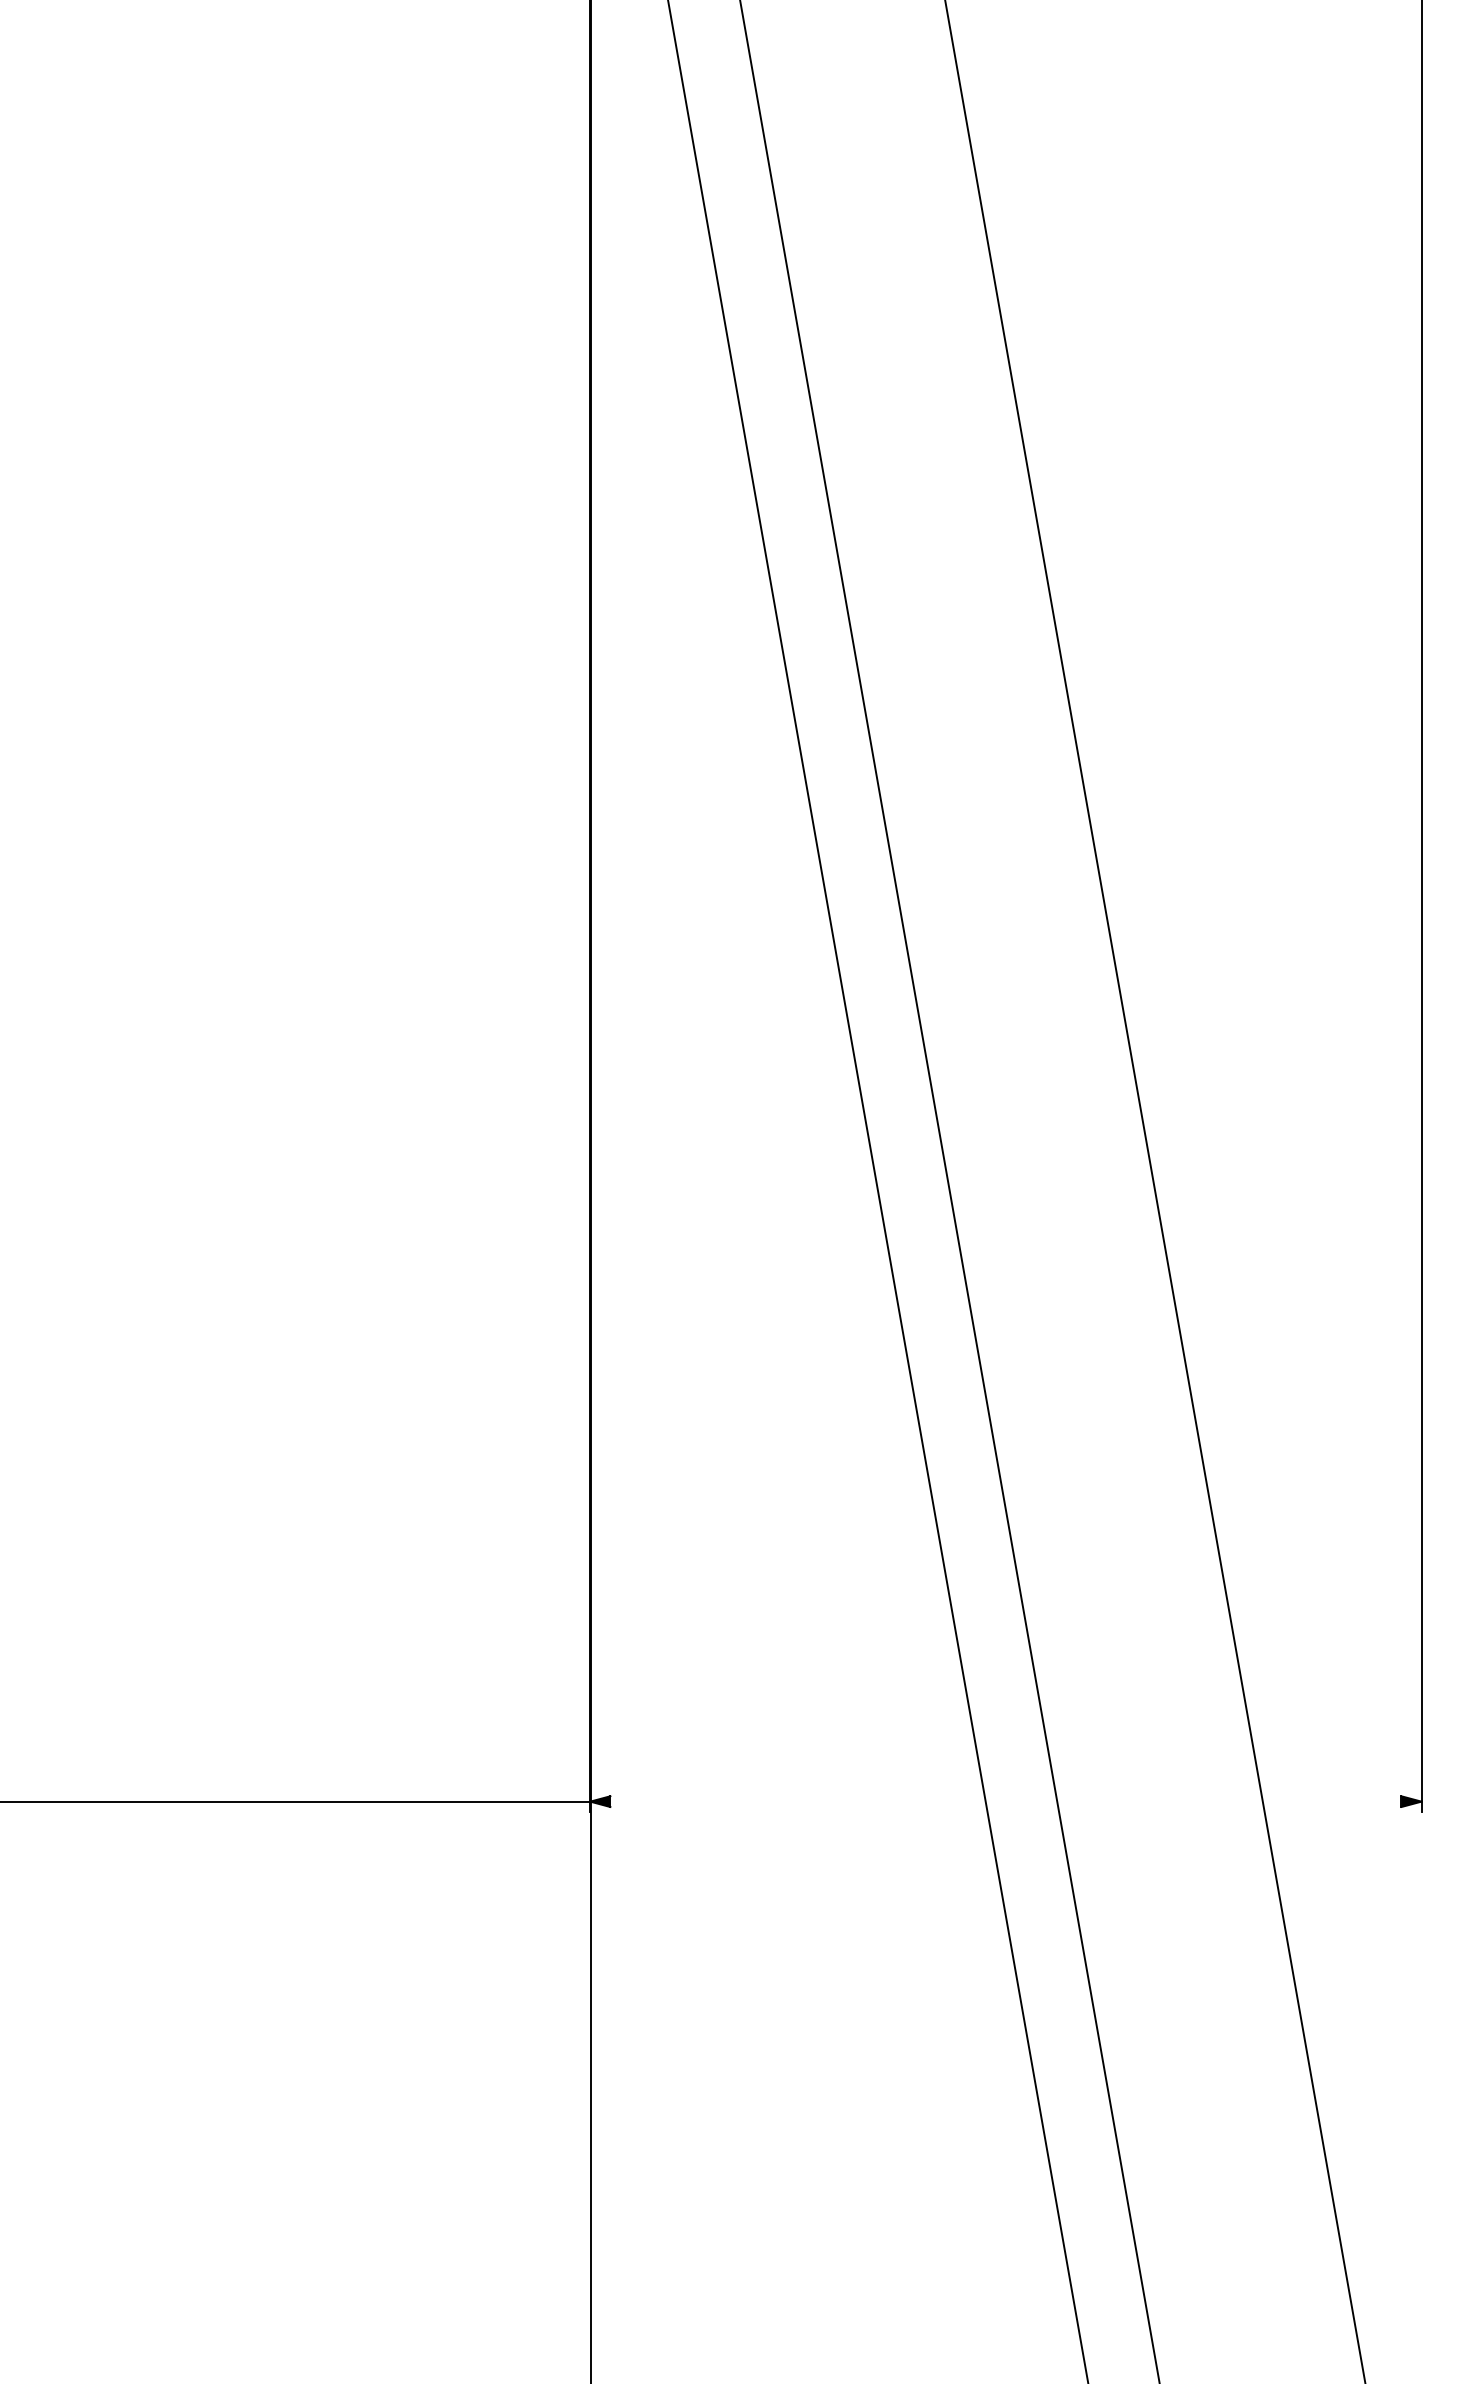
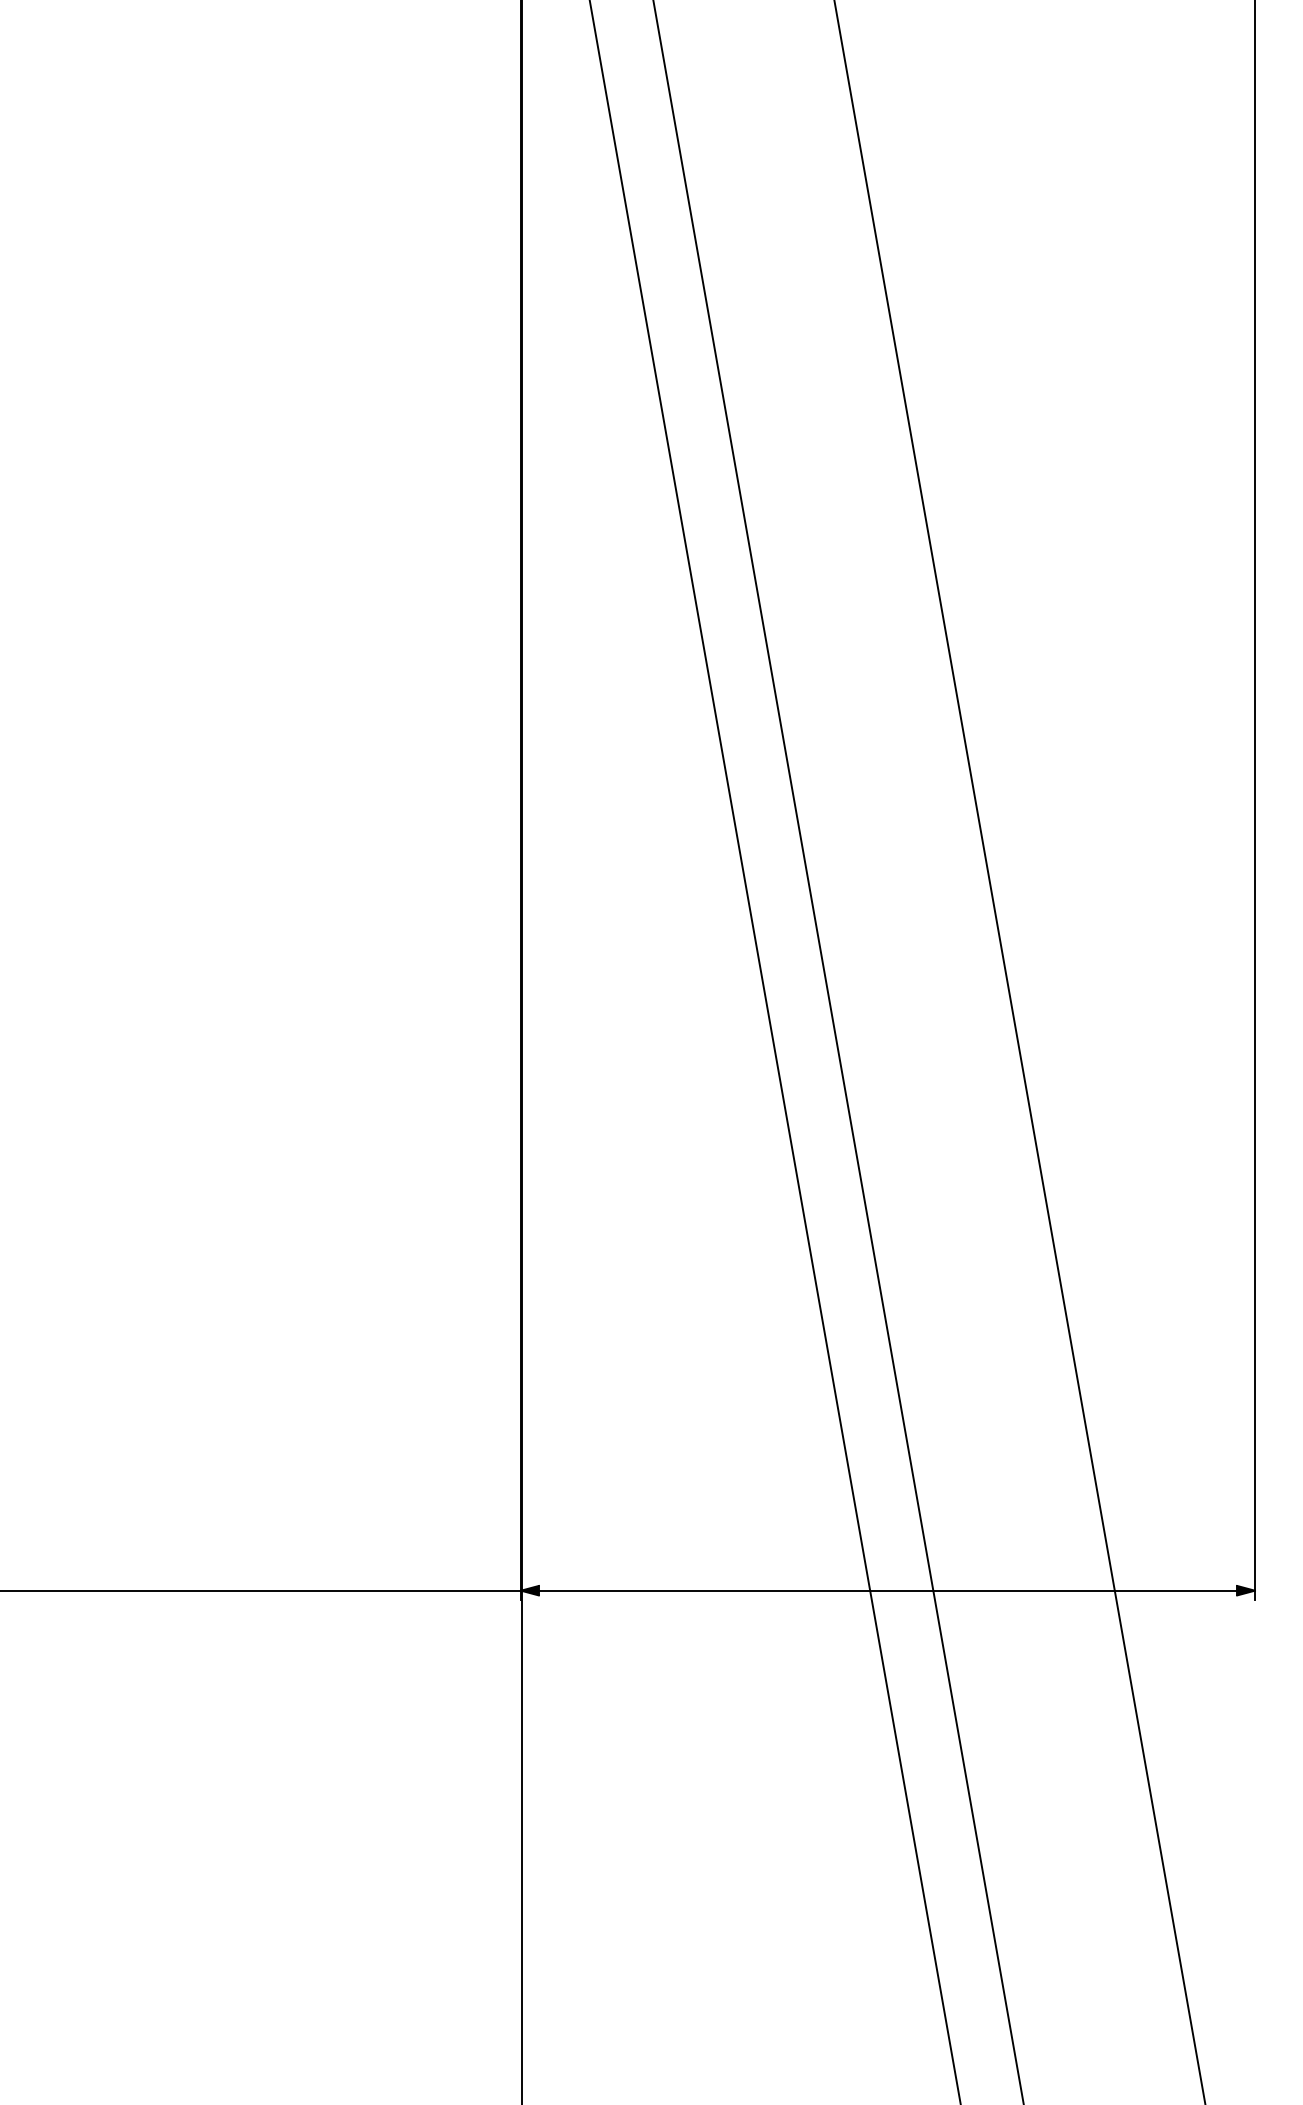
line: (1005, 1801) -> (887, 1590), added

